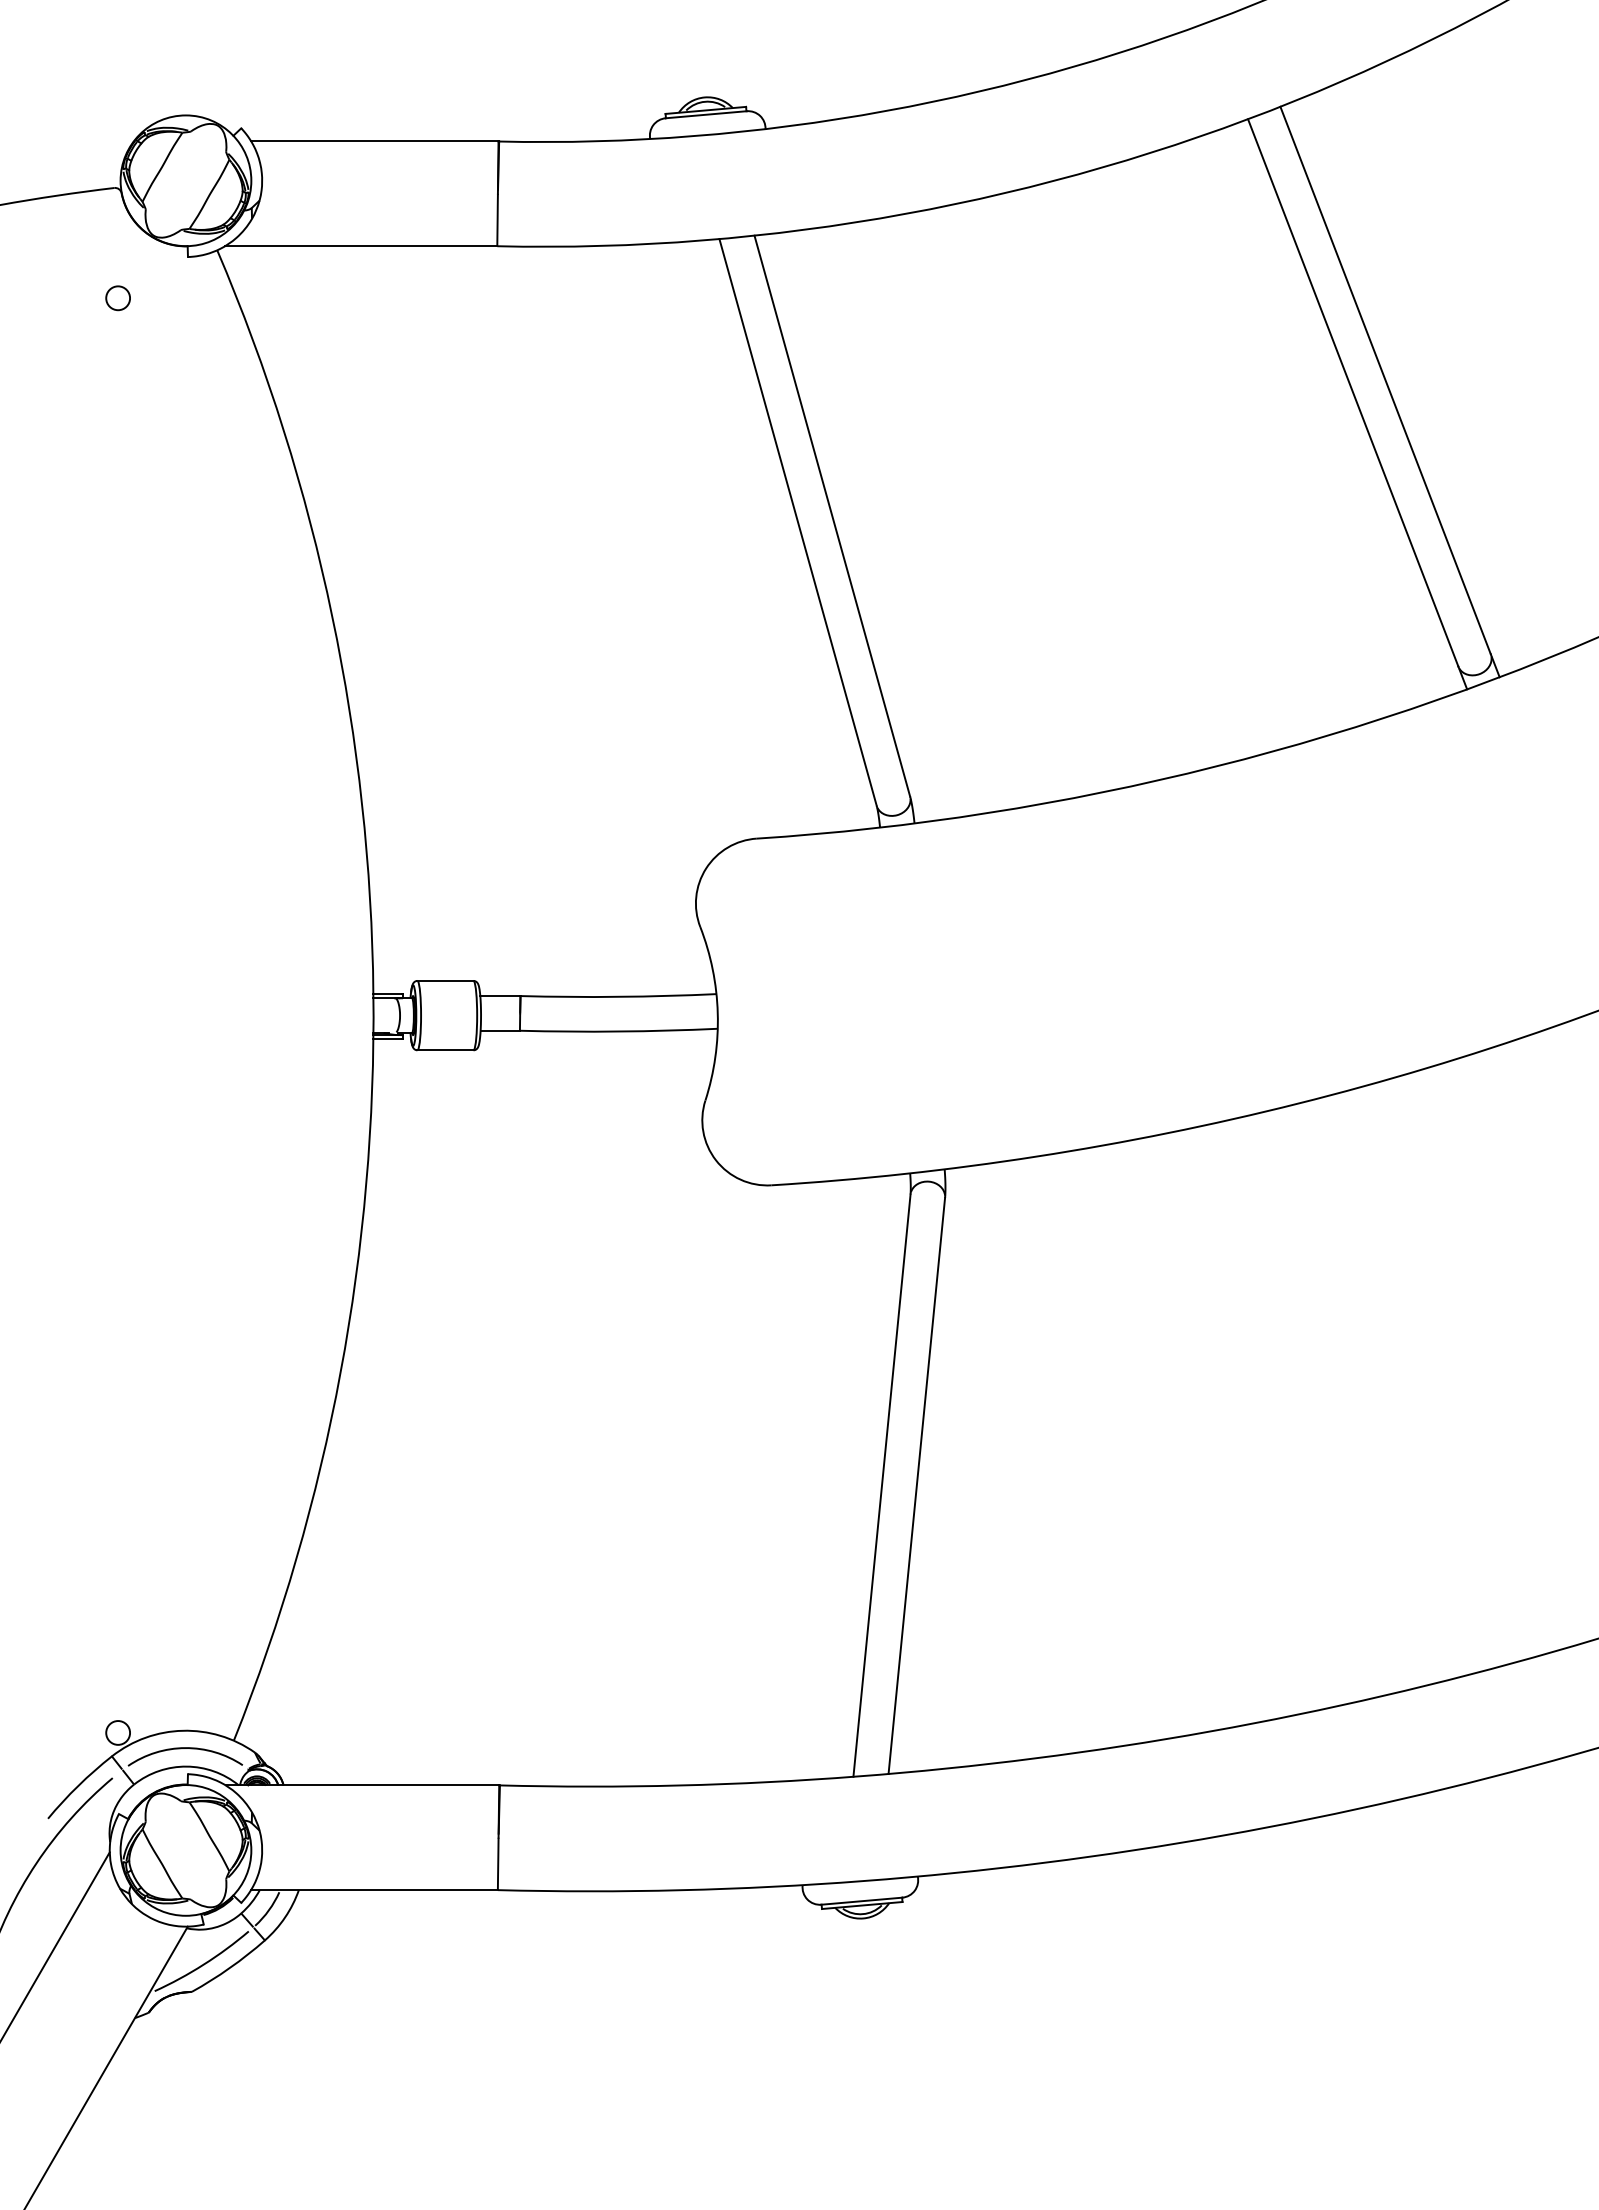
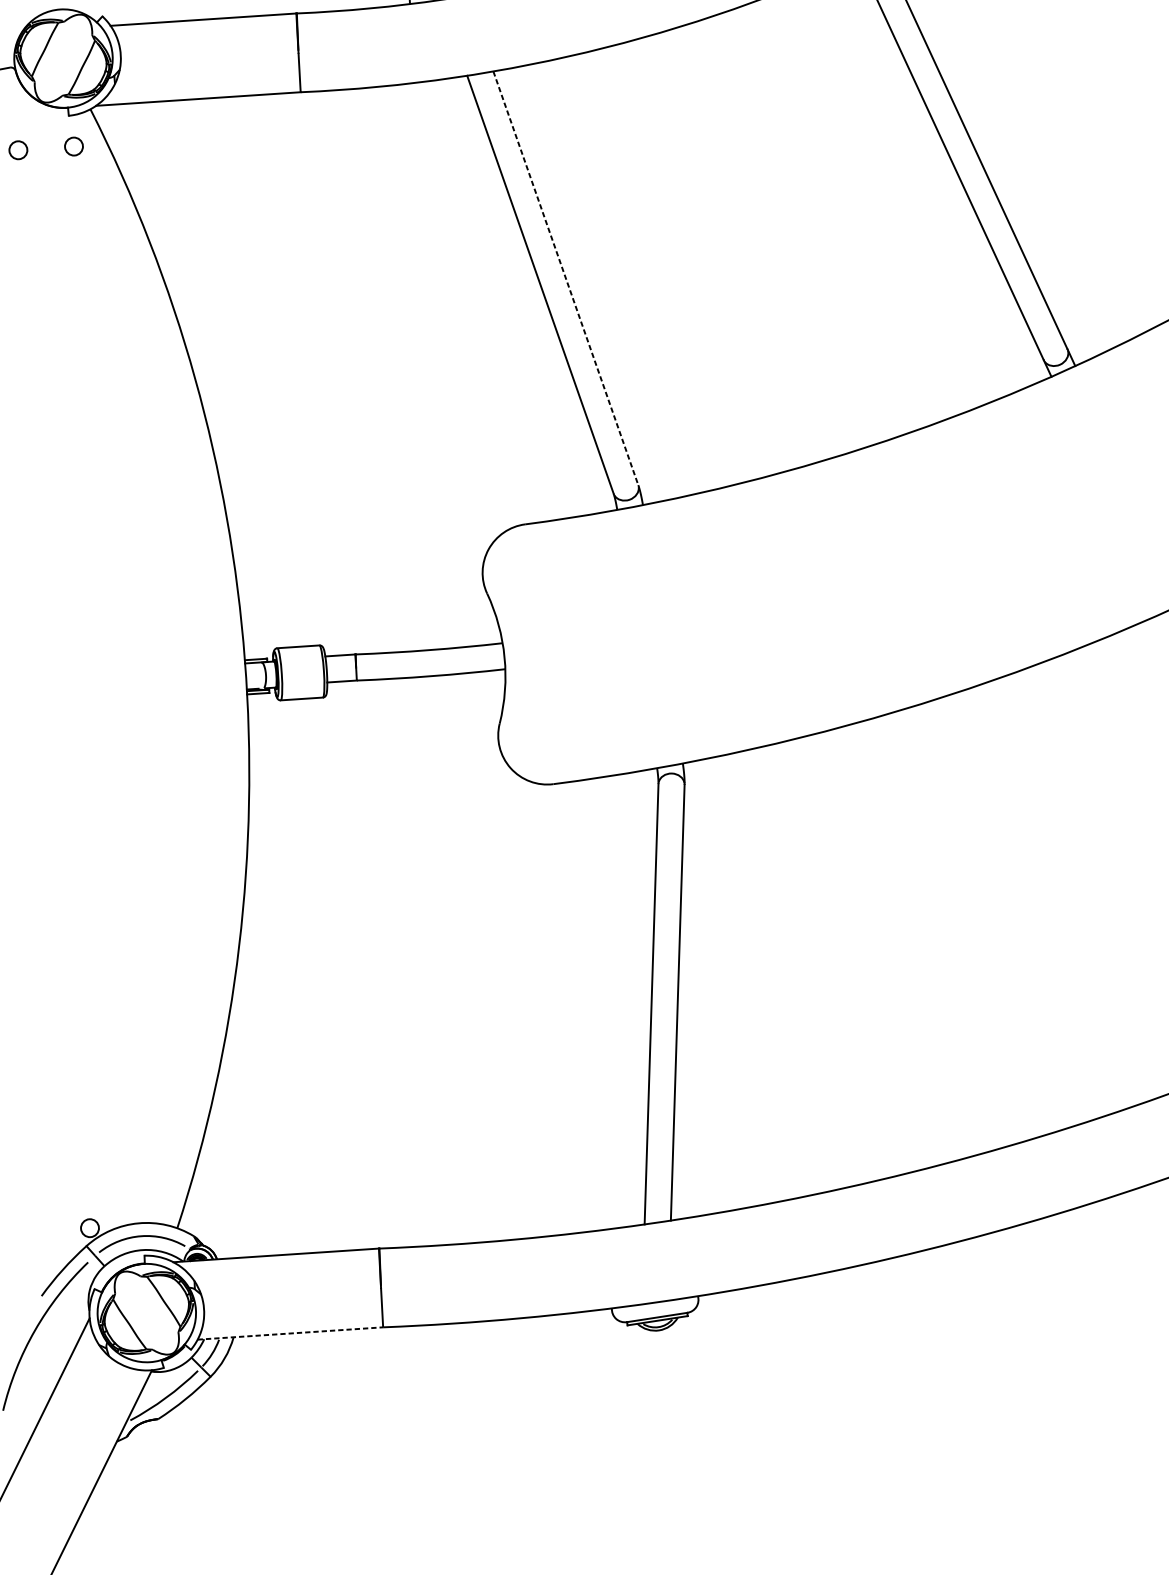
circle: (191, 298) -> (73, 146), added
line: (832, 516) -> (566, 278), solid -> dashed
line: (374, 1890) -> (290, 1333), solid -> dashed

